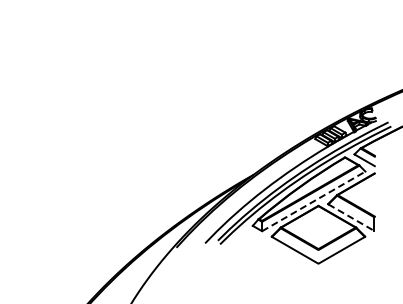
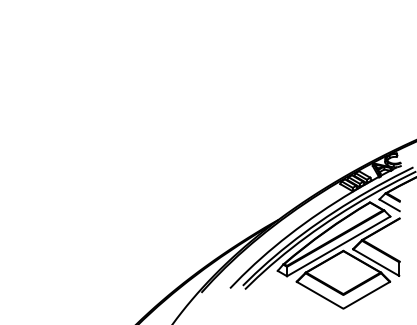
line: (313, 201) -> (338, 246), dashed -> solid
line: (351, 217) -> (376, 262), dashed -> solid

